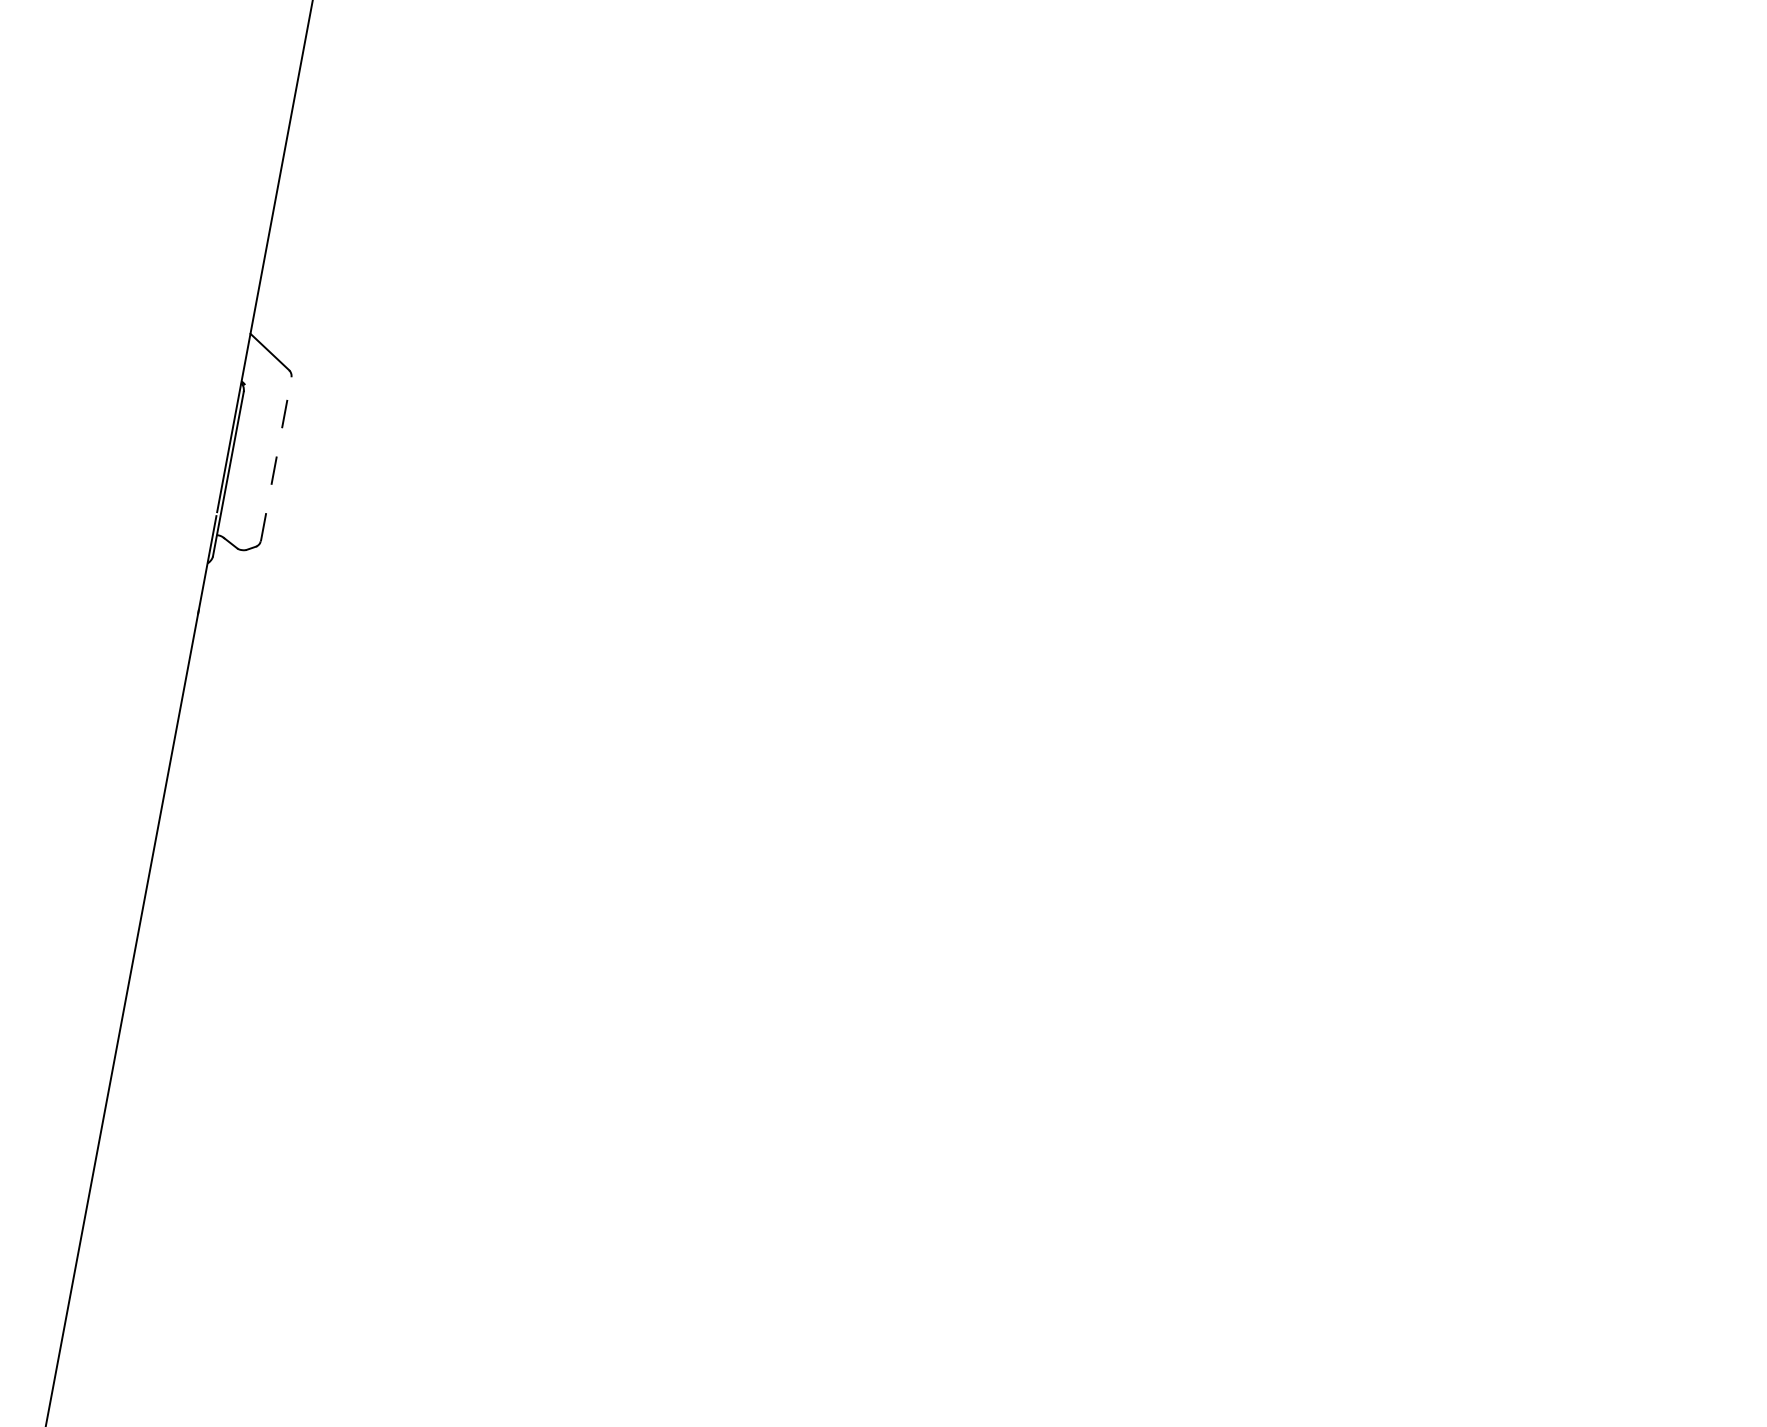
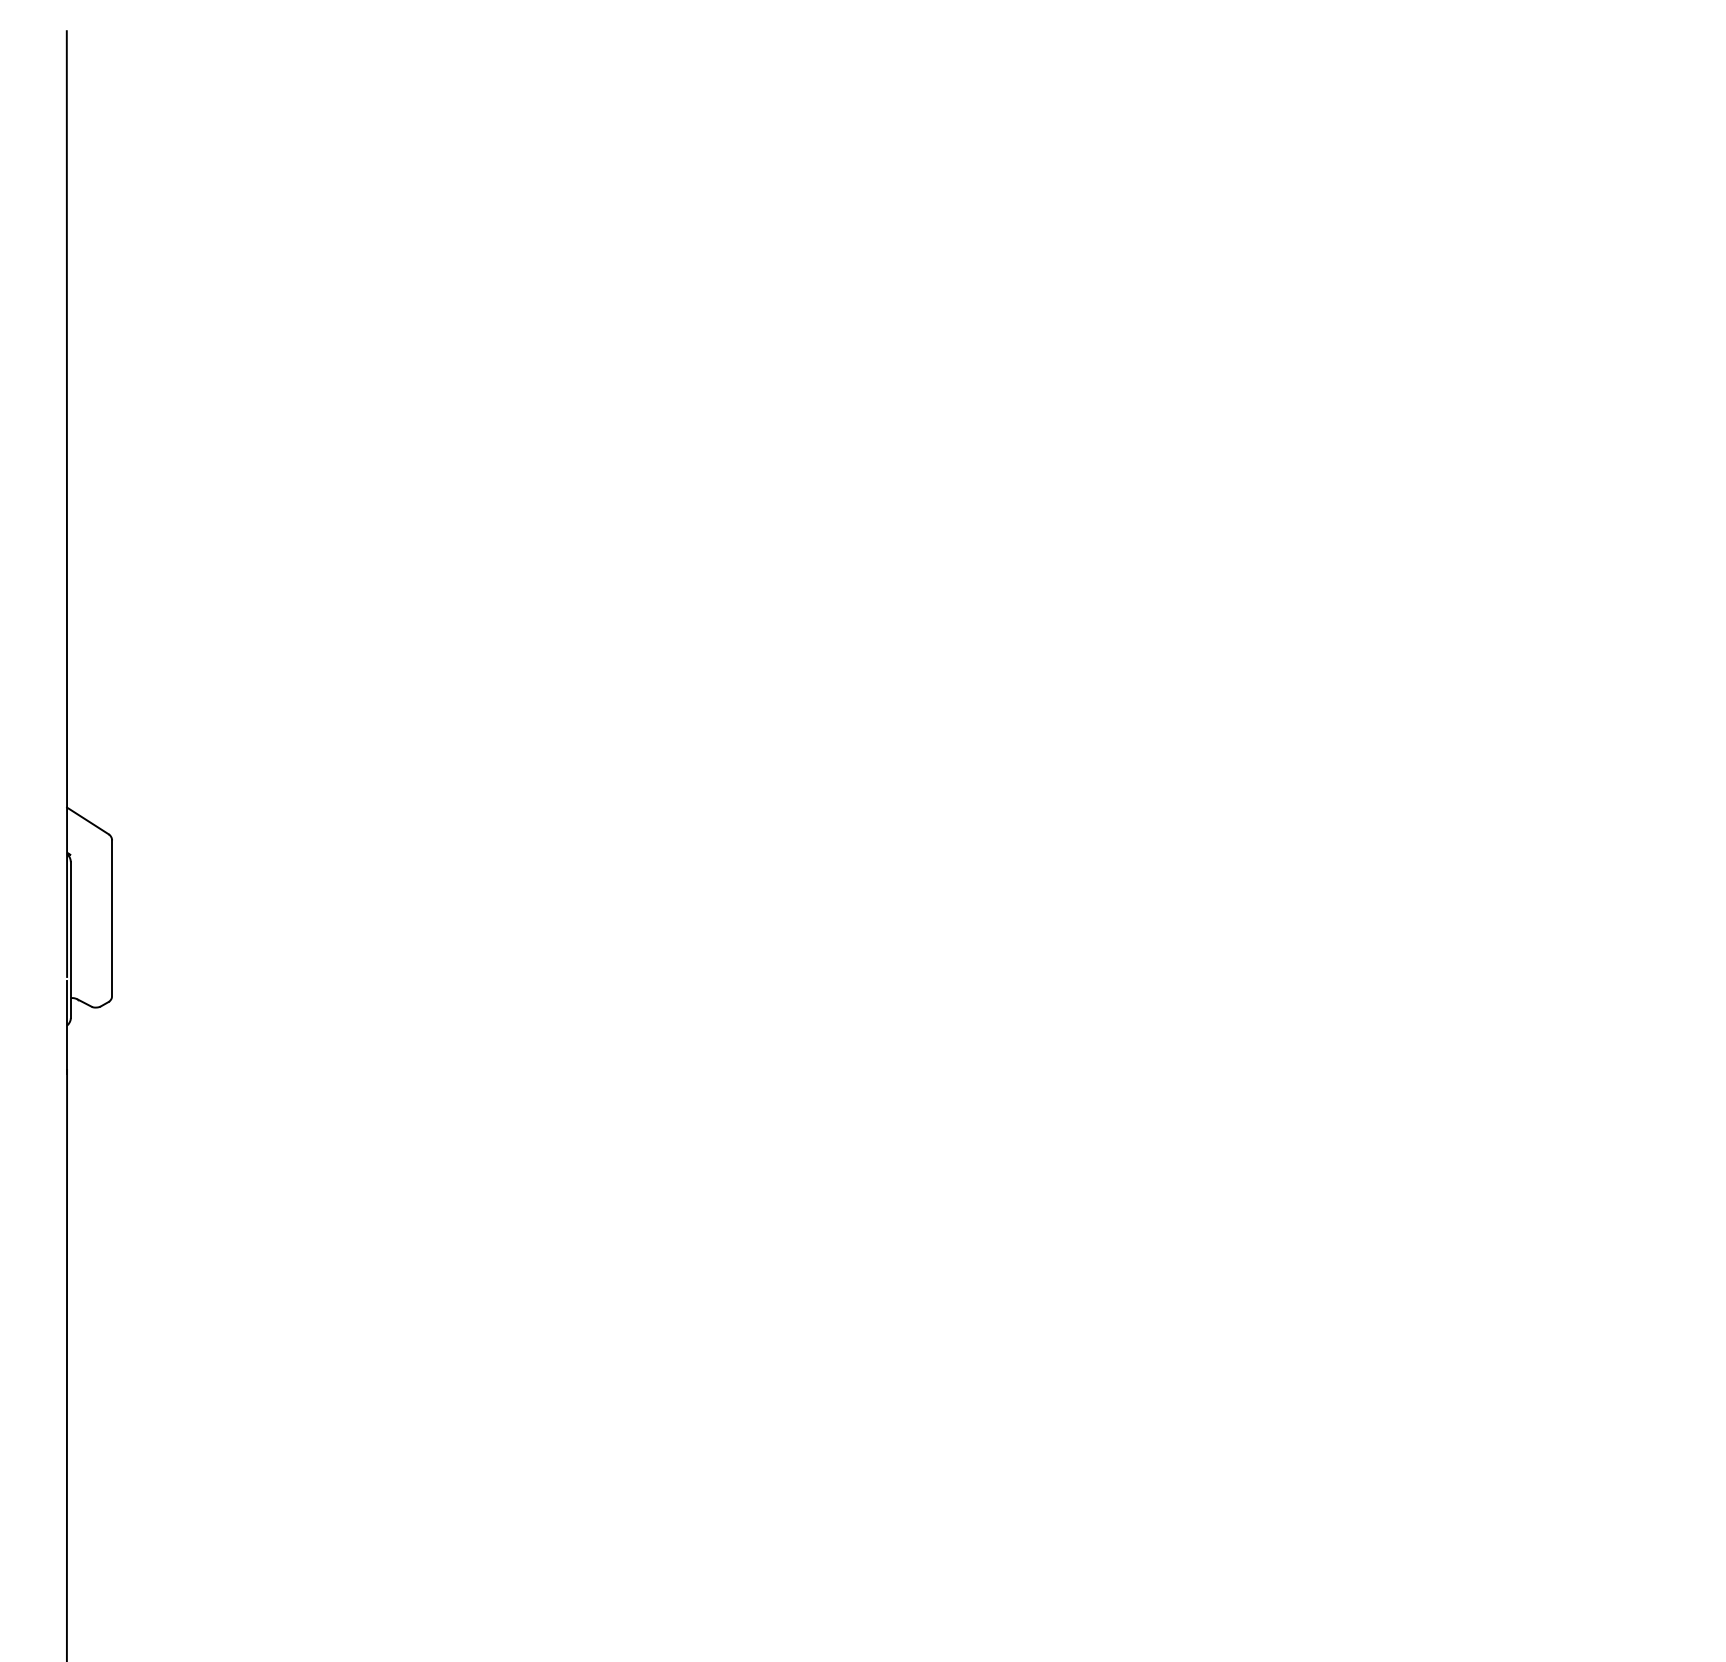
line: (276, 458) -> (112, 917), dashed -> solid

